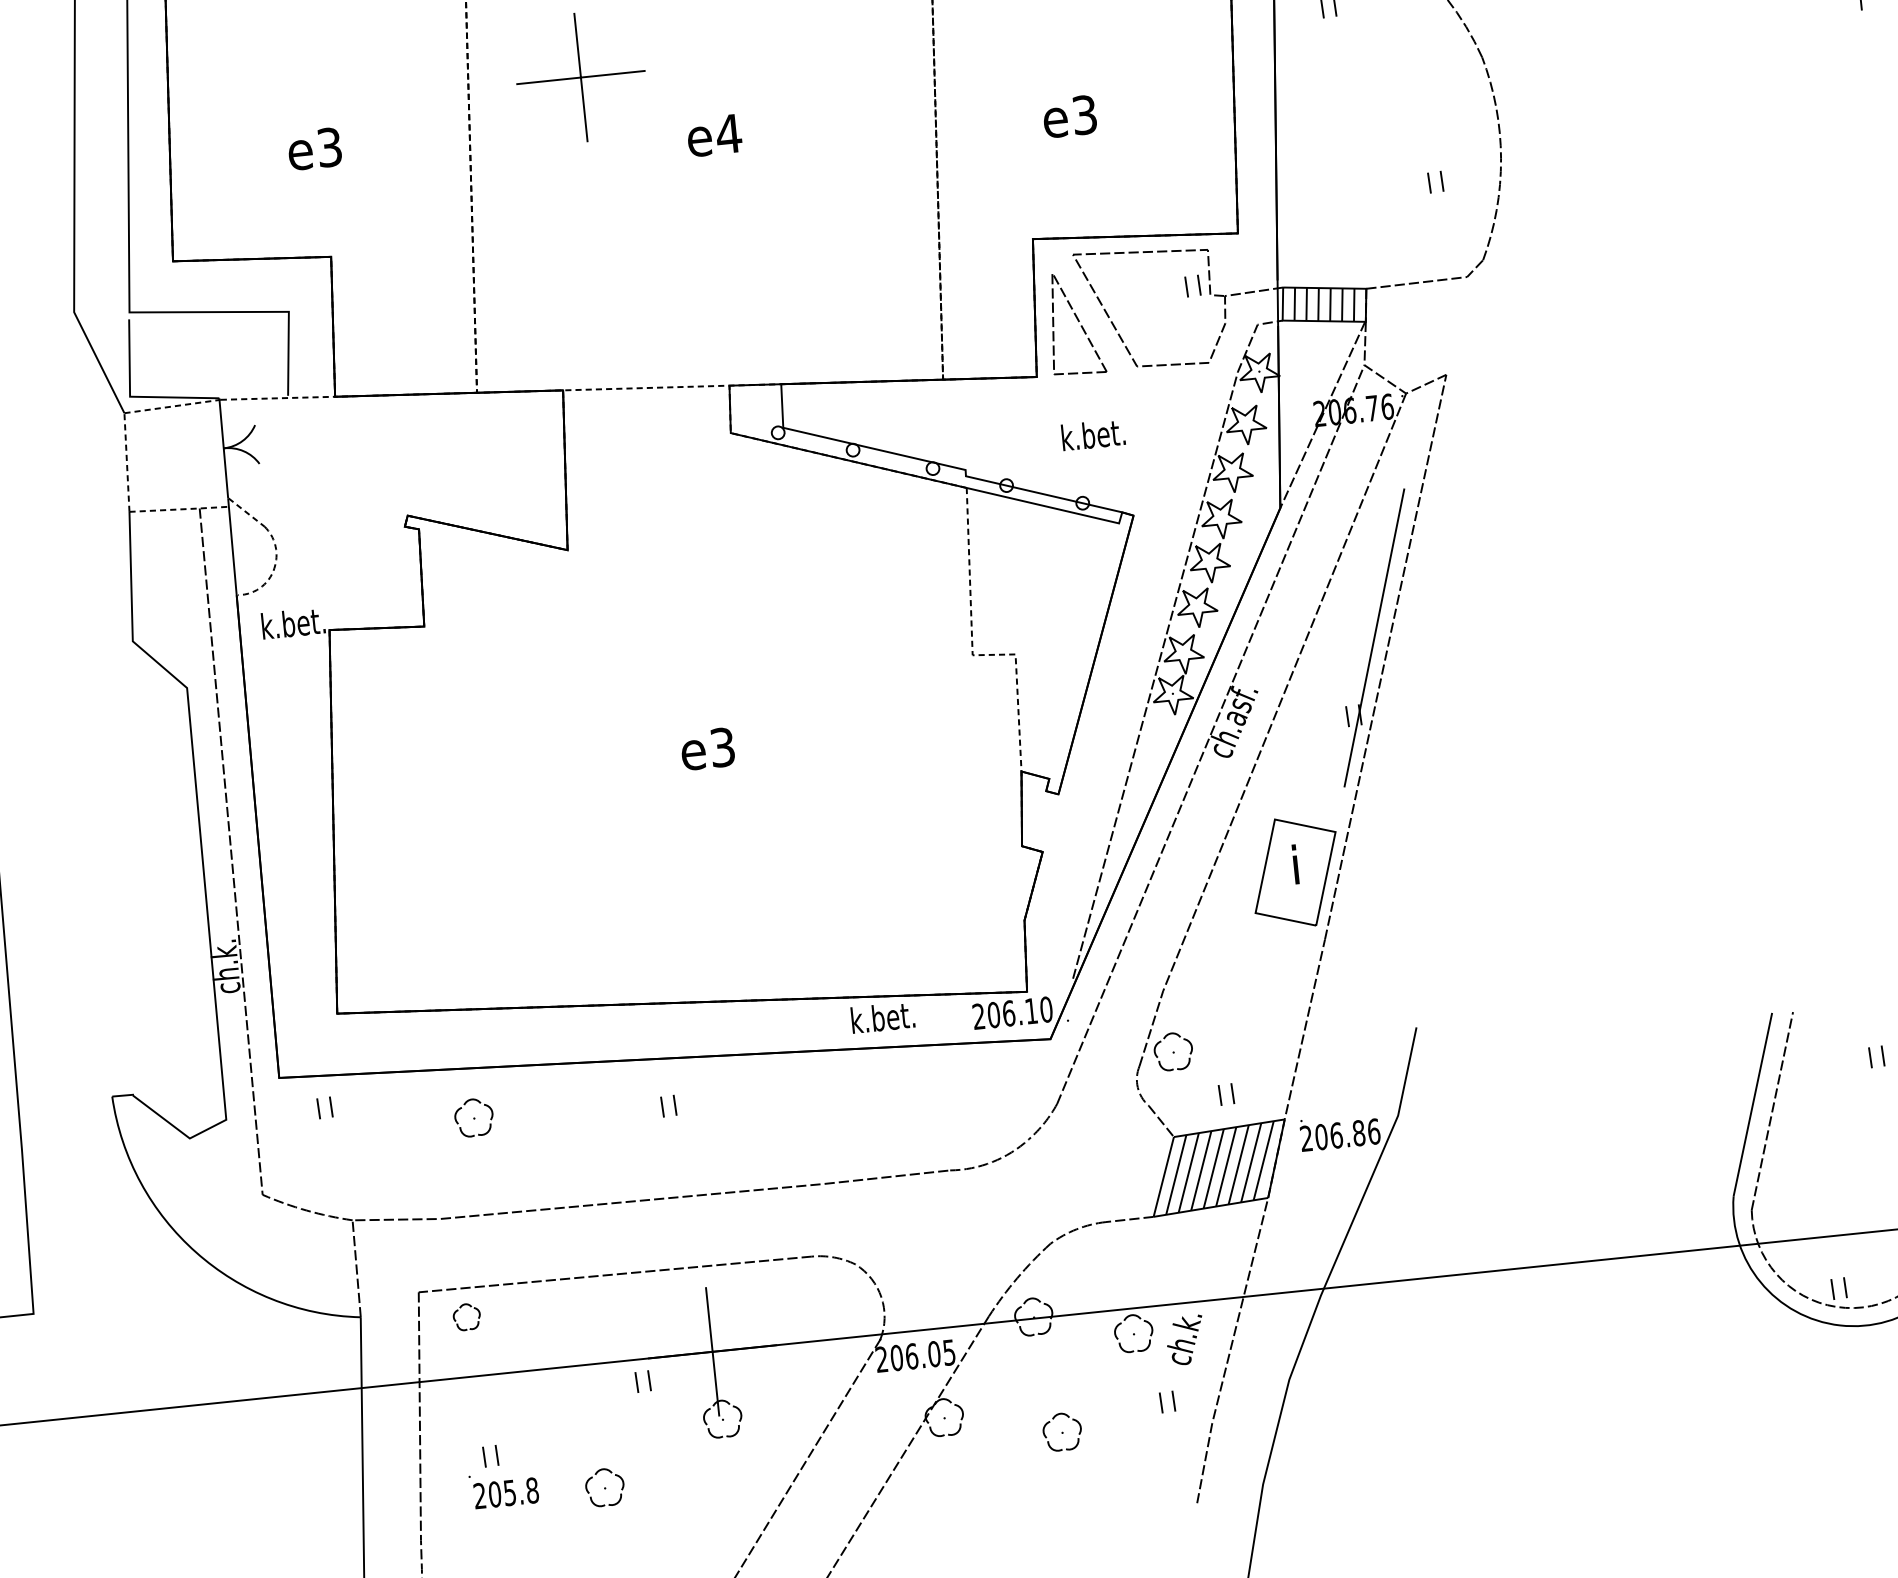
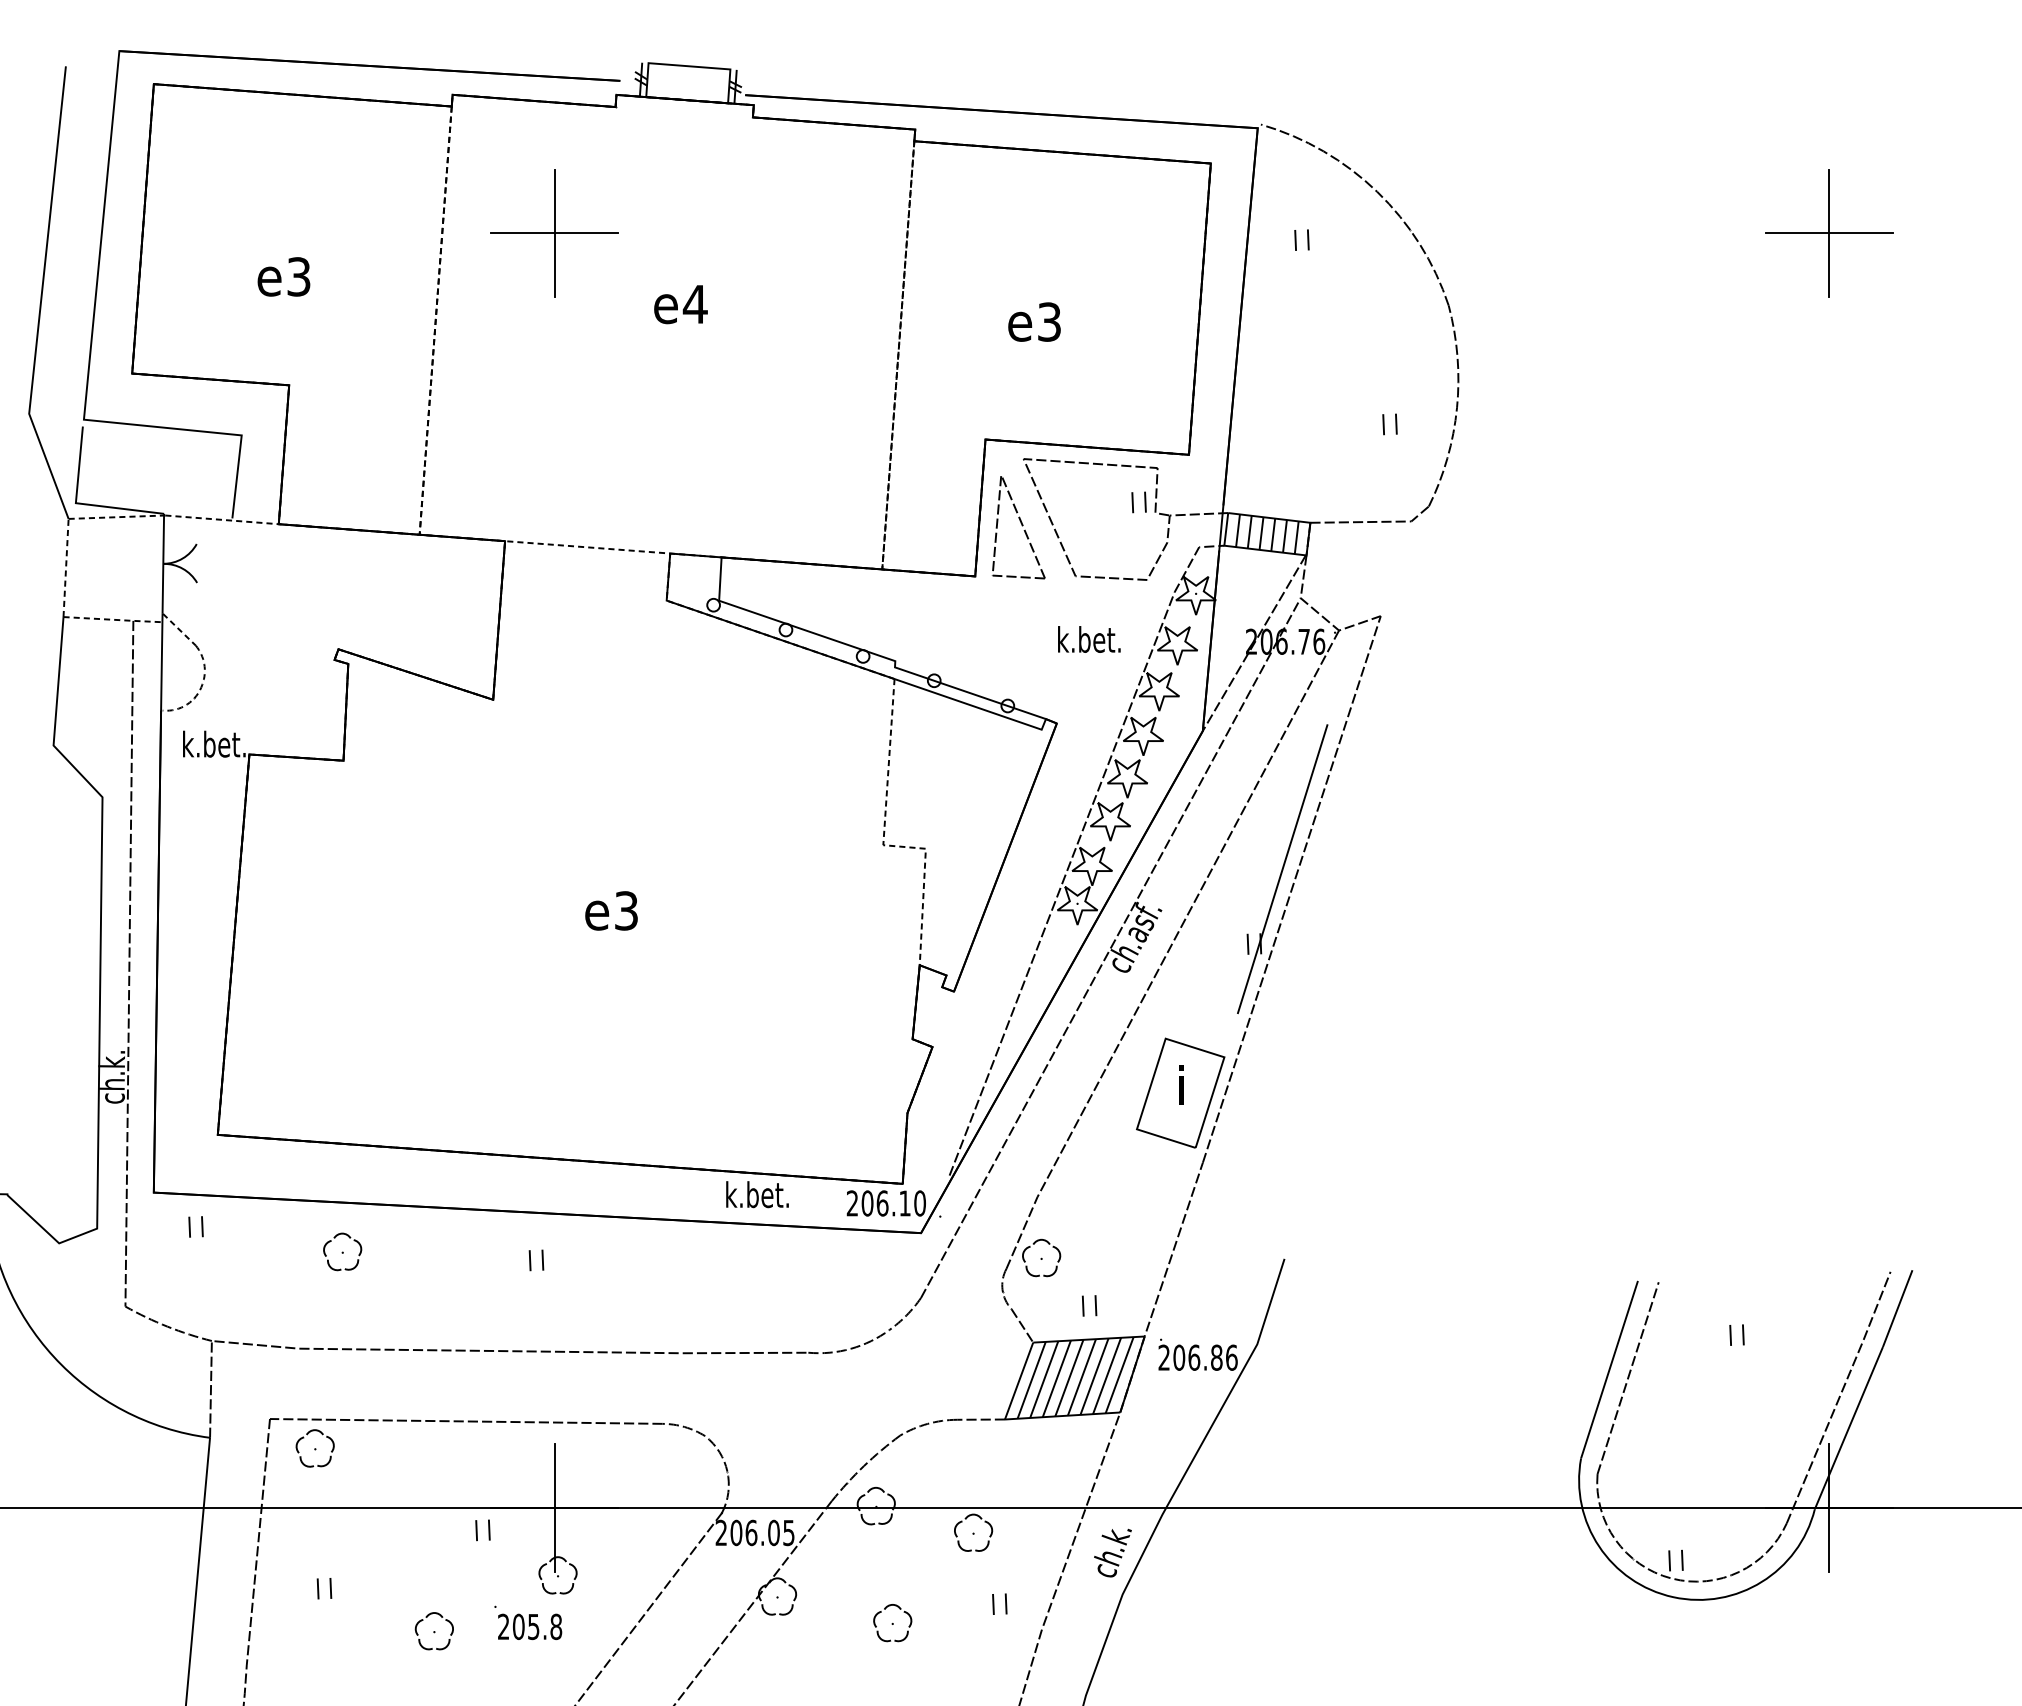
text: (1093, 434) -> (1089, 639), moved
part: (466, 1317) -> (314, 1448), size x1.43
text: (1185, 1339) -> (1112, 1552), moved
text: (504, 1489) -> (528, 1622), moved

